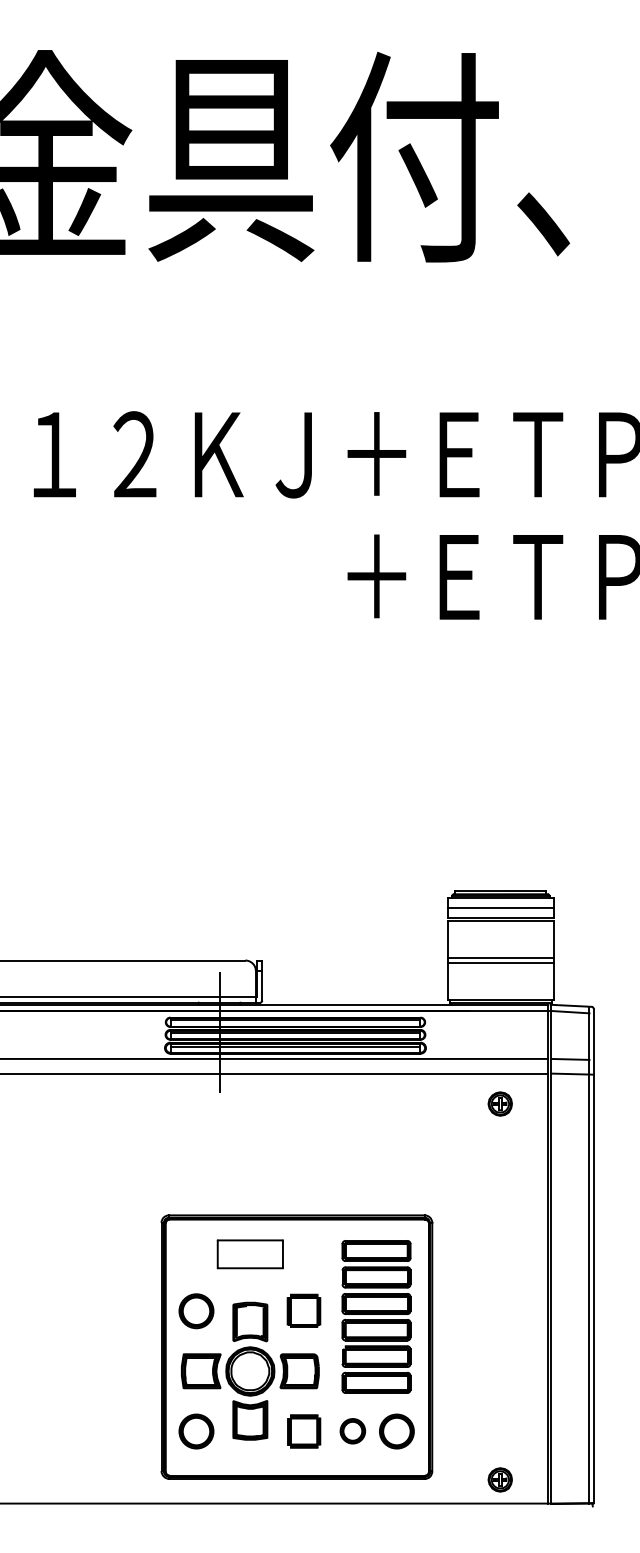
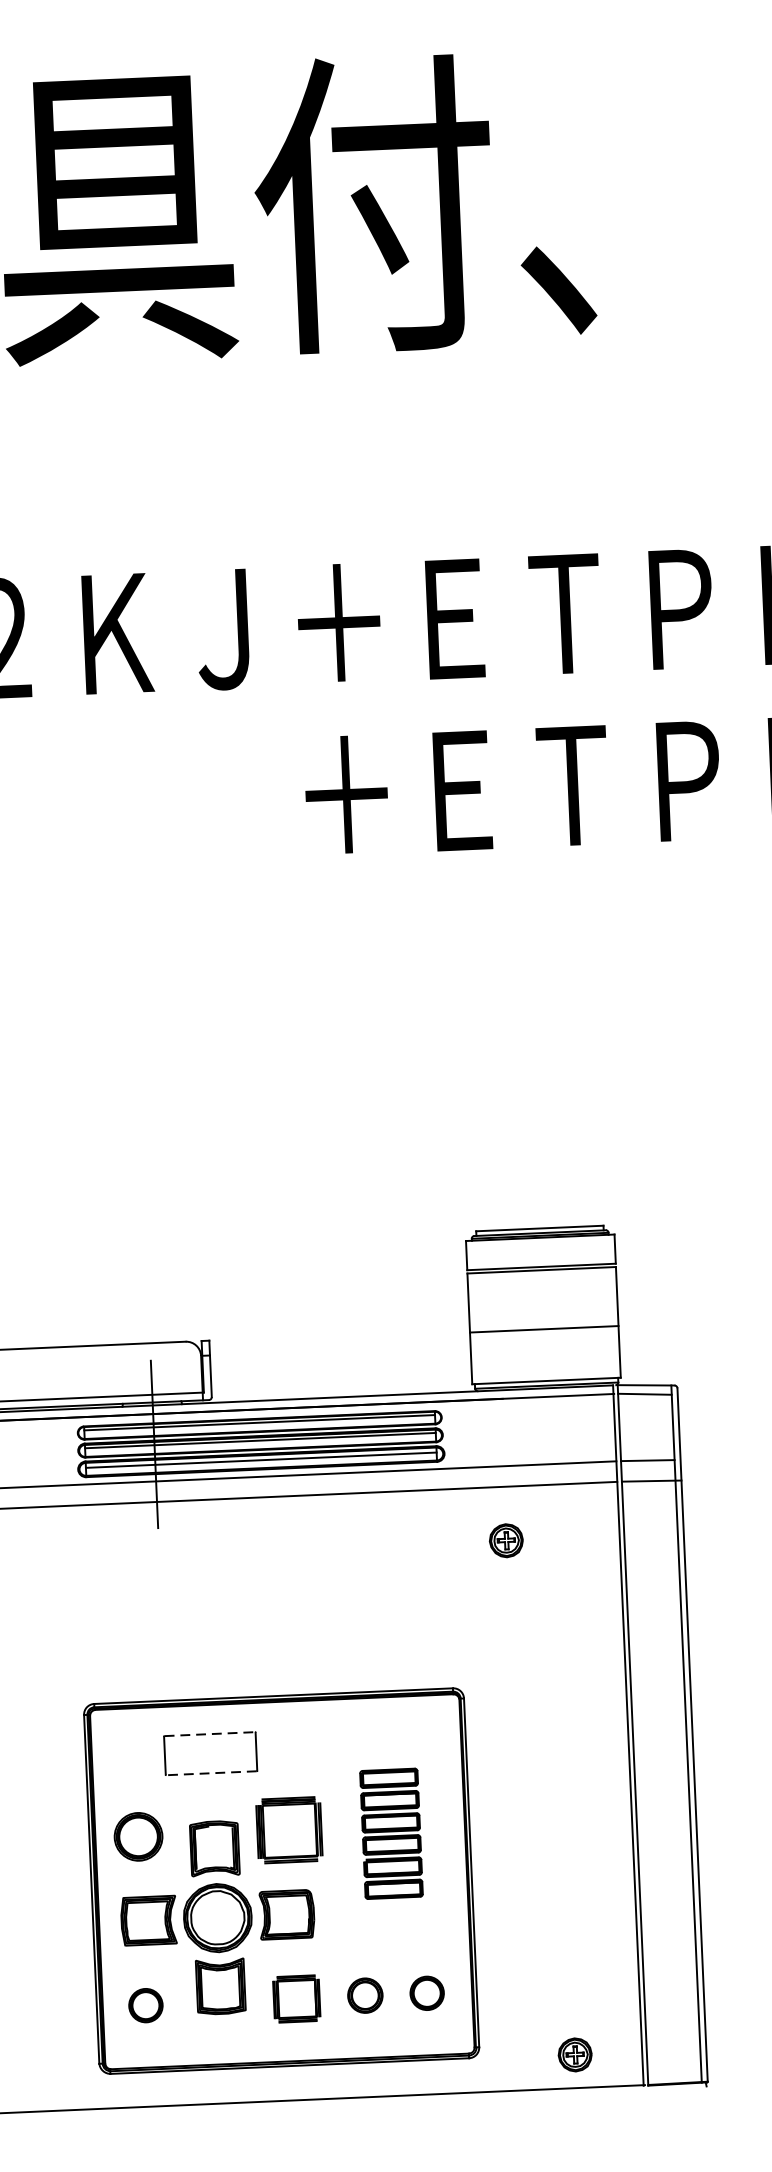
line: (500, 907) -> (540, 1251), removed
line: (500, 957) -> (543, 1321), removed
part: (499, 1103) -> (505, 1540), moved
line: (250, 1240) -> (210, 1734), solid -> dashed
line: (249, 1268) -> (210, 1773), solid -> dashed
part: (303, 1310) -> (288, 1829), size x1.4
part: (376, 1316) -> (391, 1833), size x0.6
part: (196, 1431) -> (145, 2005), size x0.7
part: (396, 1431) -> (426, 1993), size x0.7

